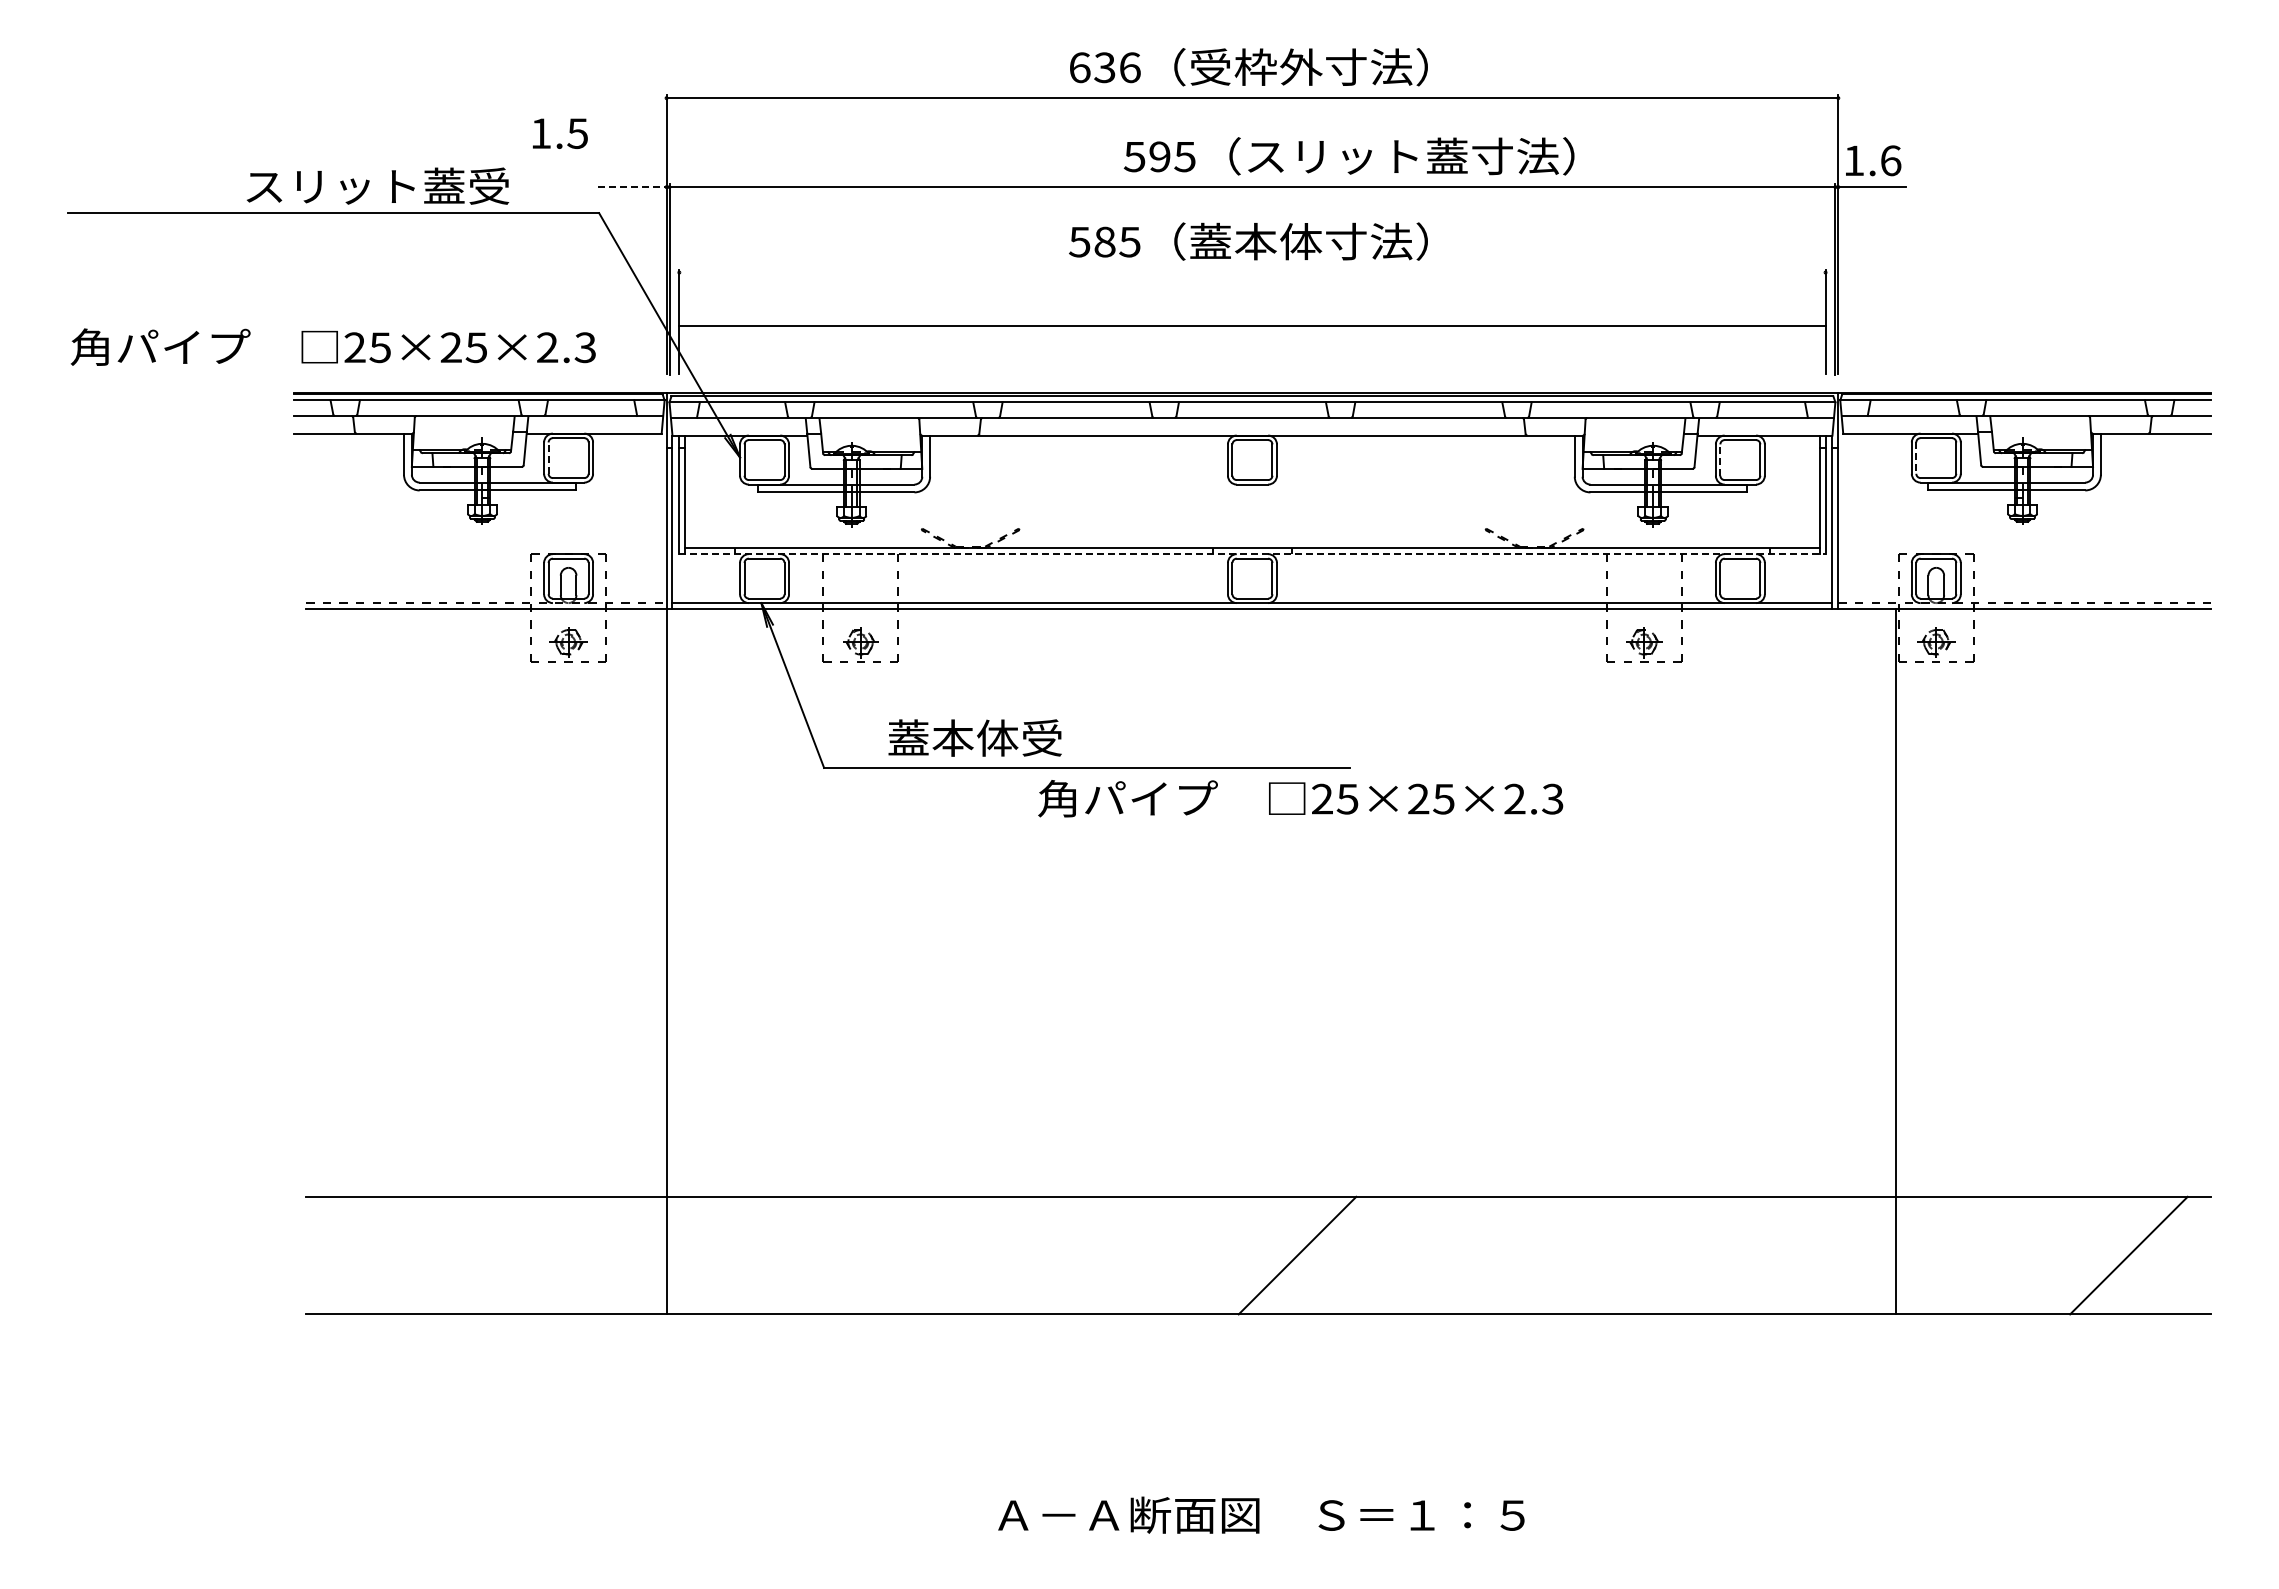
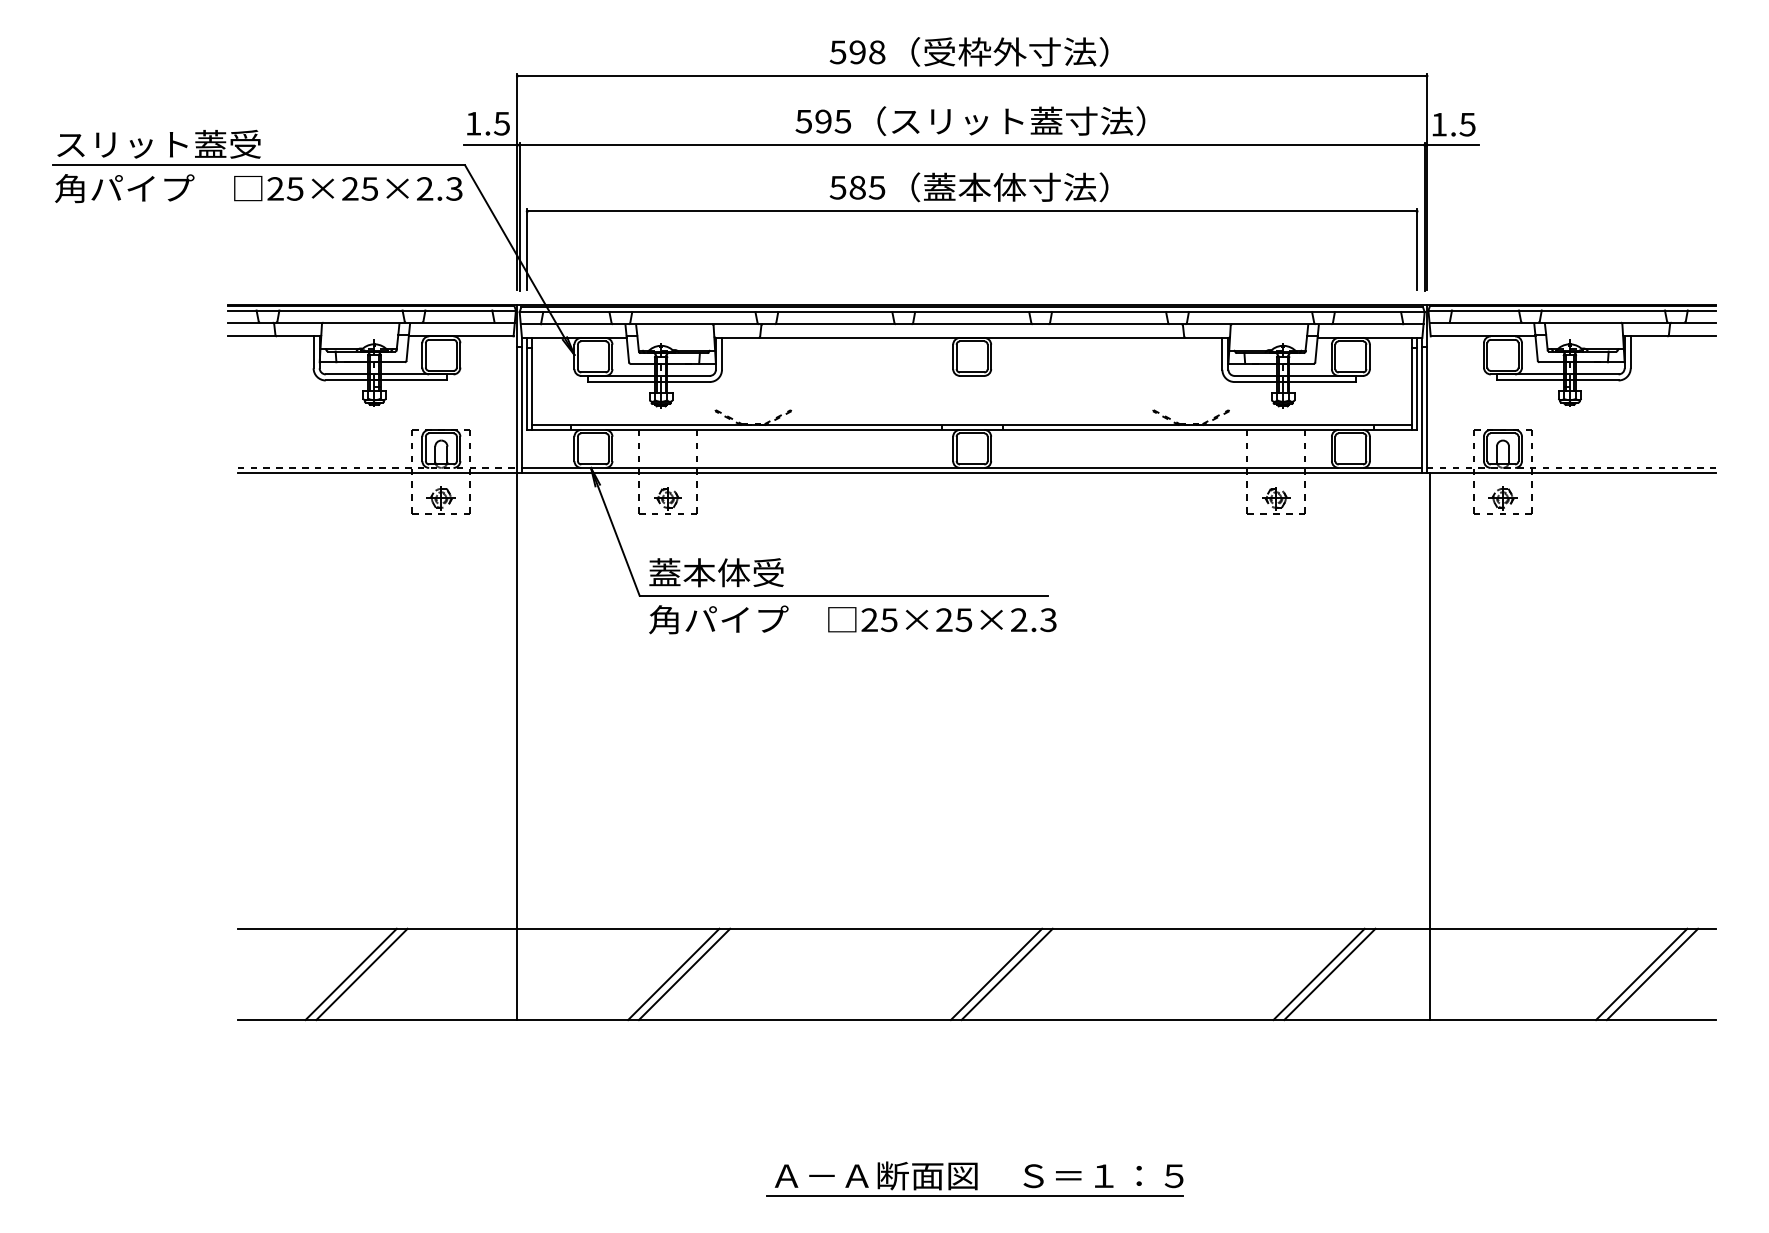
text: (1104, 67) -> (857, 52), 636 -> 598
text: (560, 133) -> (488, 123), moved
text: (1348, 156) -> (969, 121), moved
text: (1890, 160) -> (1467, 124), 1.6 -> 1.5
text: (377, 185) -> (158, 143), moved
line: (632, 187) -> (490, 145), dashed -> solid
line: (1252, 325) -> (972, 211), moved
text: (332, 346) -> (258, 188), moved
line: (548, 458) -> (425, 355), dashed -> solid
line: (1916, 458) -> (1487, 355), dashed -> solid
line: (1720, 460) -> (1335, 357), dashed -> solid
line: (1252, 554) -> (972, 430), dashed -> solid
text: (974, 737) -> (716, 572), moved
text: (1300, 798) -> (852, 619), moved
line: (1896, 961) -> (1430, 746), moved
line: (452, 1255) -> (351, 974), added
line: (466, 1255) -> (362, 974), added
line: (867, 1255) -> (673, 974), added
line: (881, 1255) -> (684, 974), added
line: (1283, 1255) -> (996, 974), added
line: (1699, 1255) -> (1319, 974), added
line: (1713, 1255) -> (1330, 974), added
line: (2114, 1255) -> (1641, 974), added
line: (1255, 1541) -> (974, 1196), added

